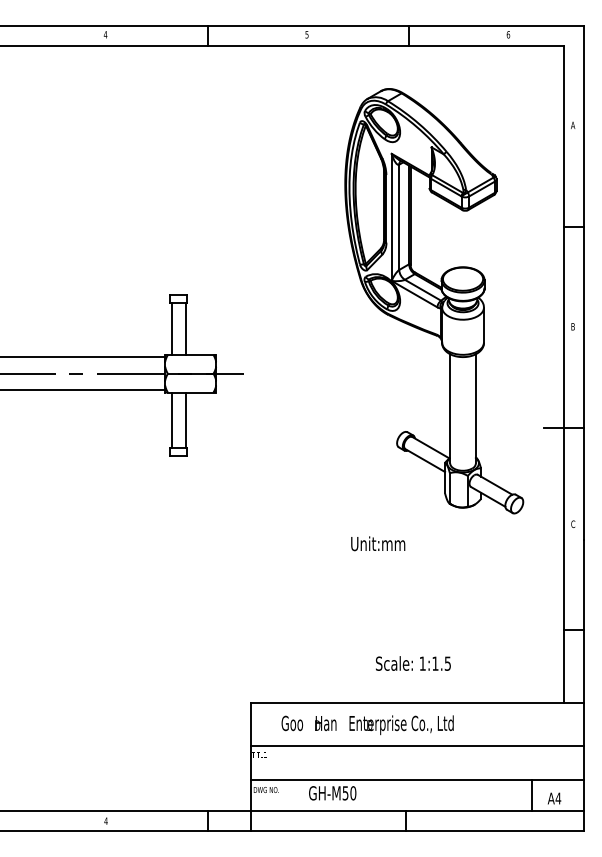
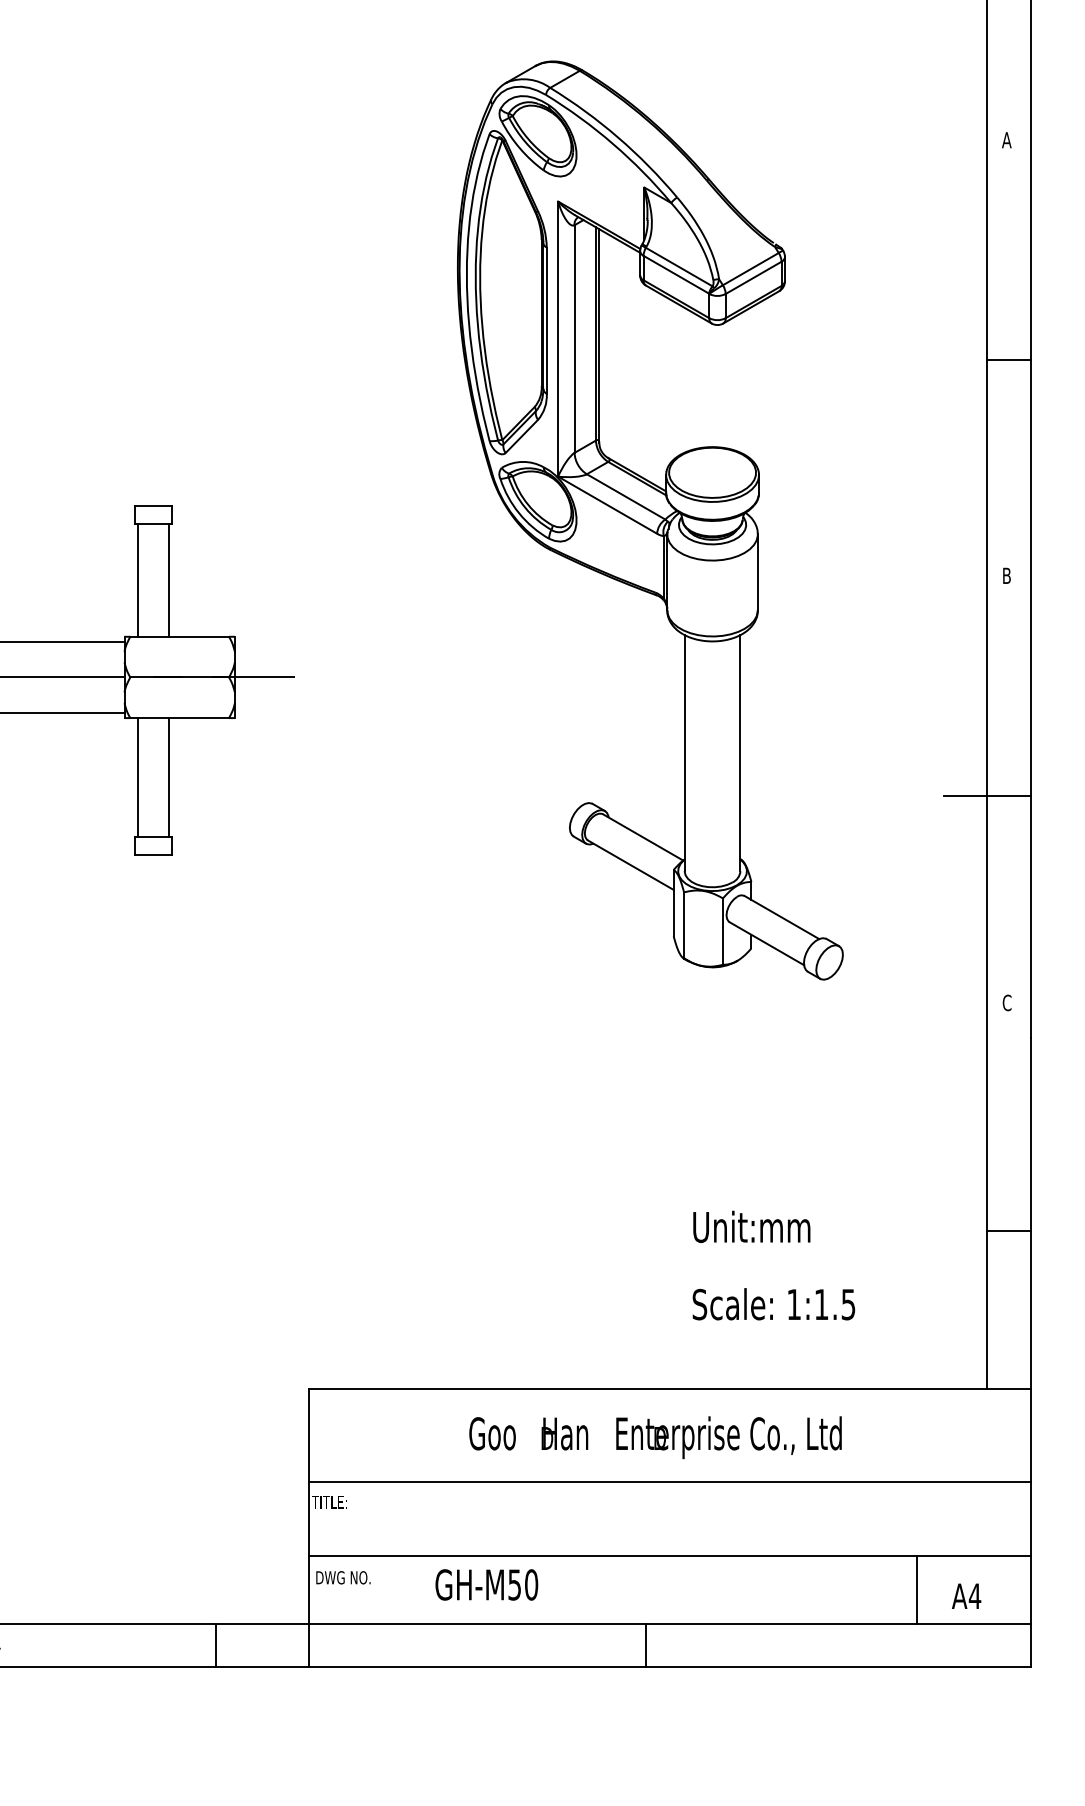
part: (434, 301) -> (650, 521), moved
text: (378, 543) -> (752, 1226), moved
text: (413, 663) -> (774, 1304), moved
text: (367, 725) -> (655, 1438), moved

